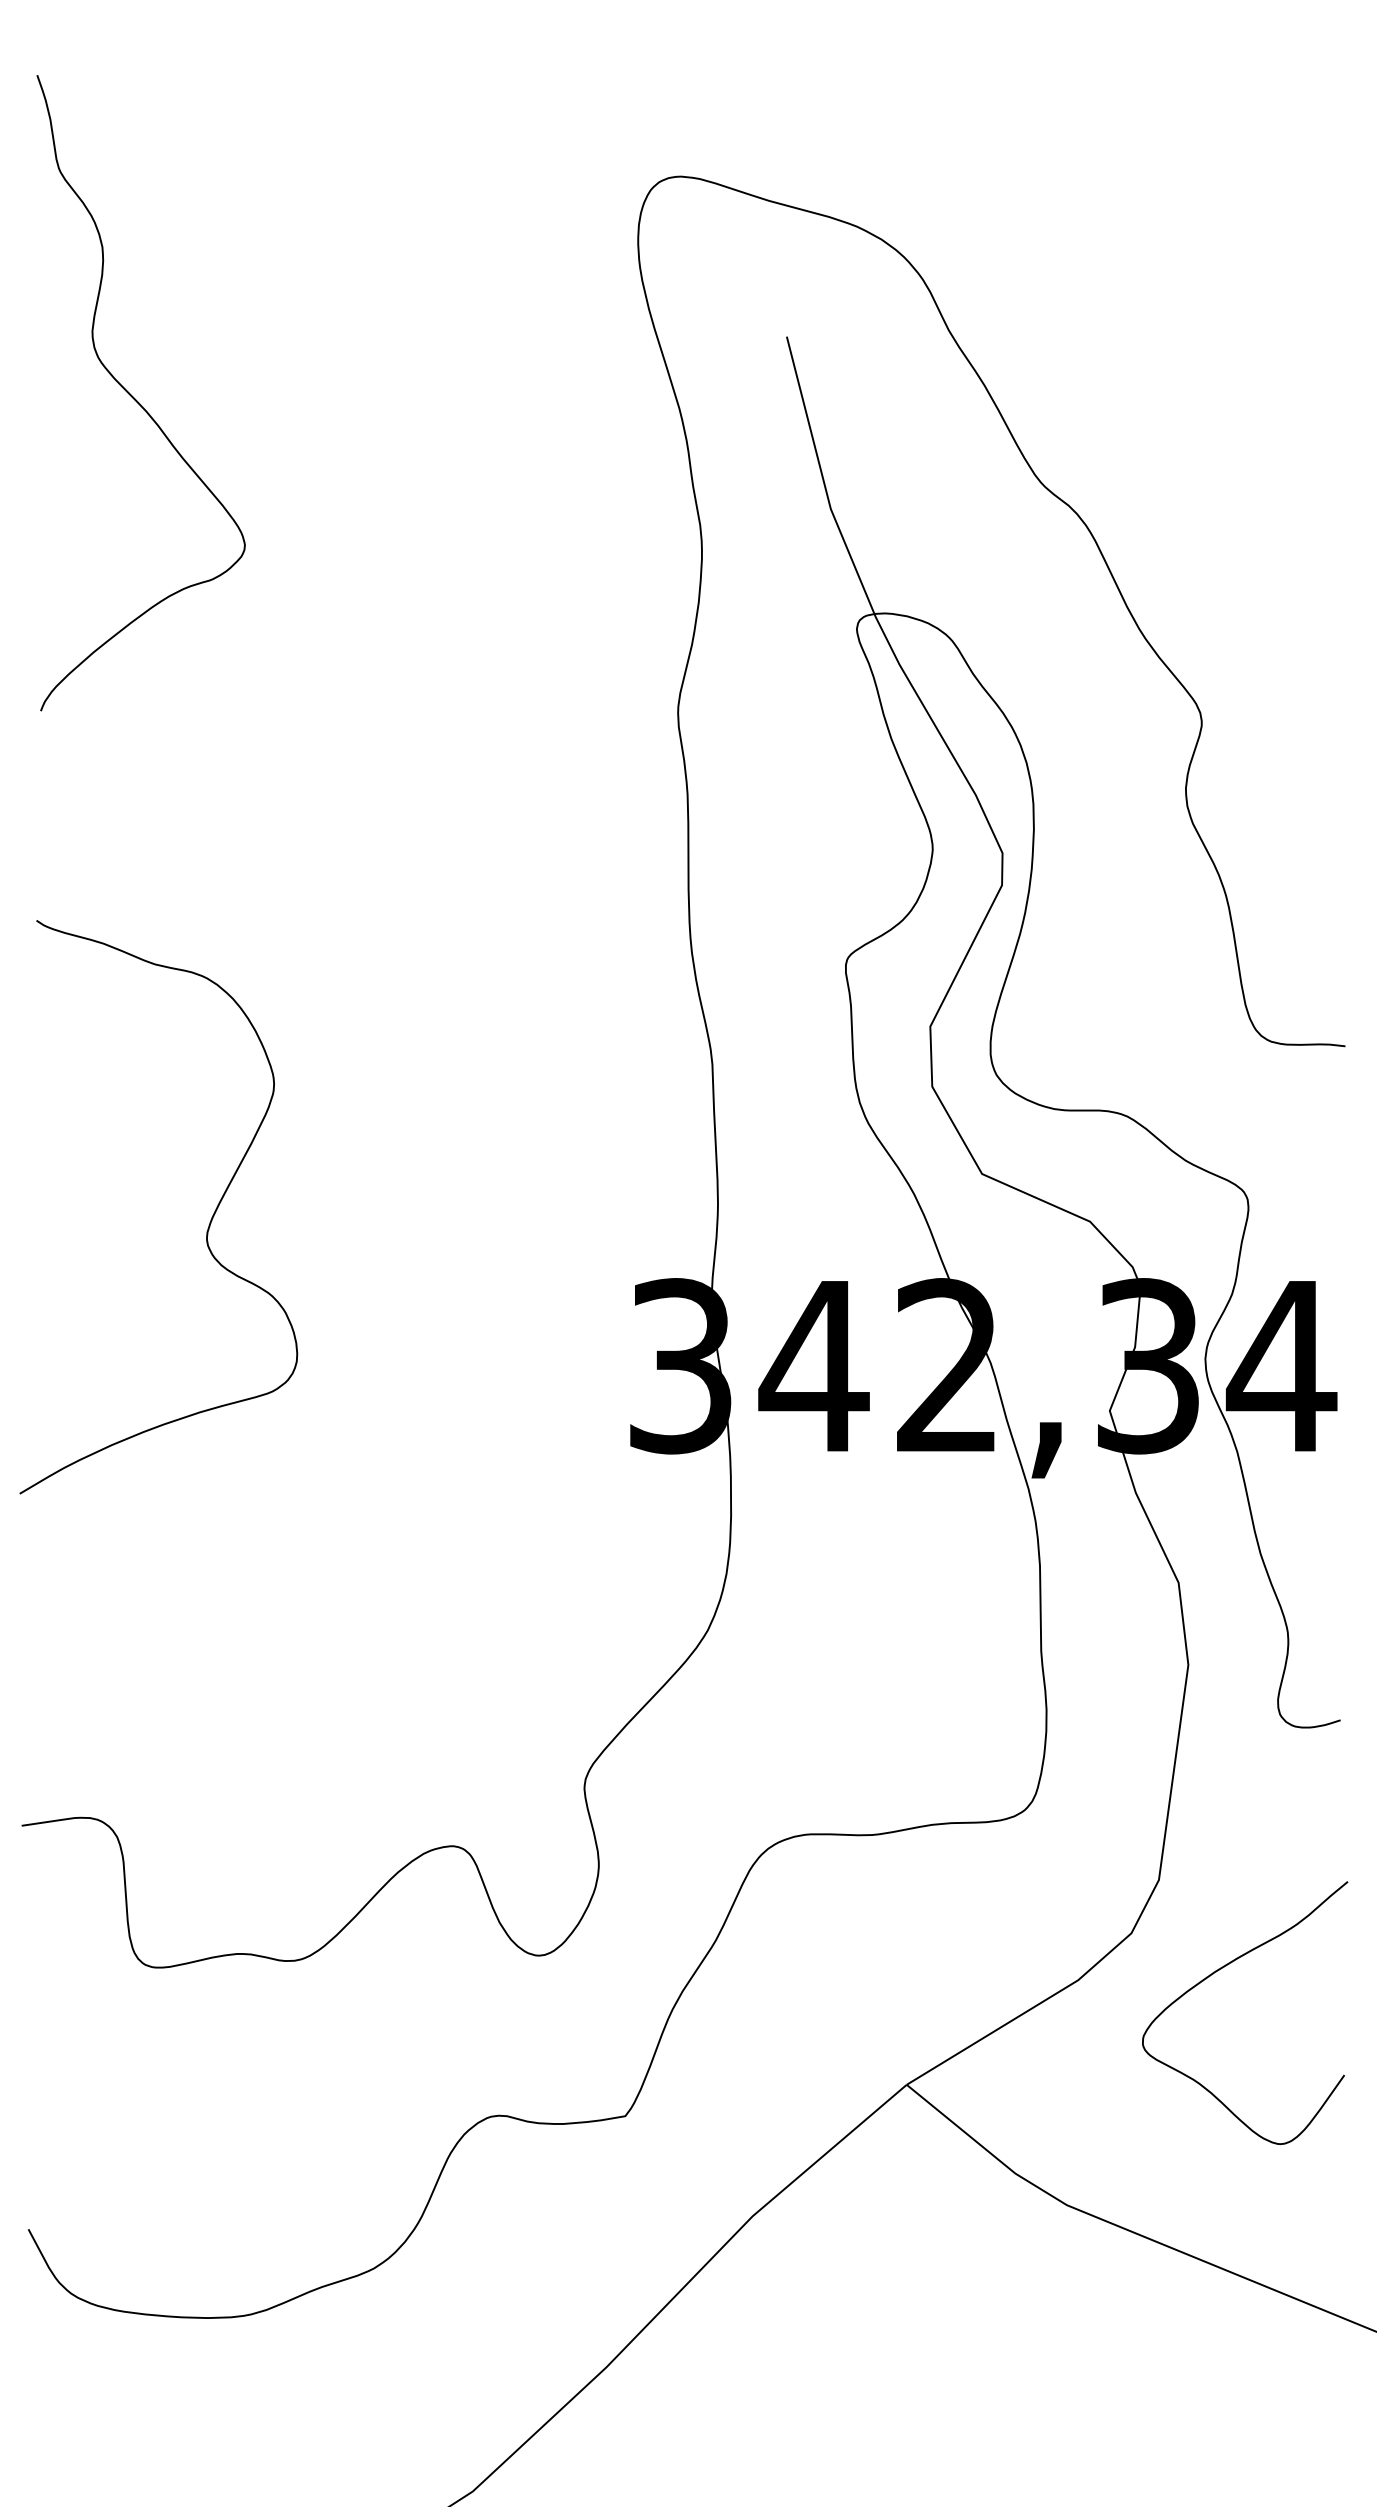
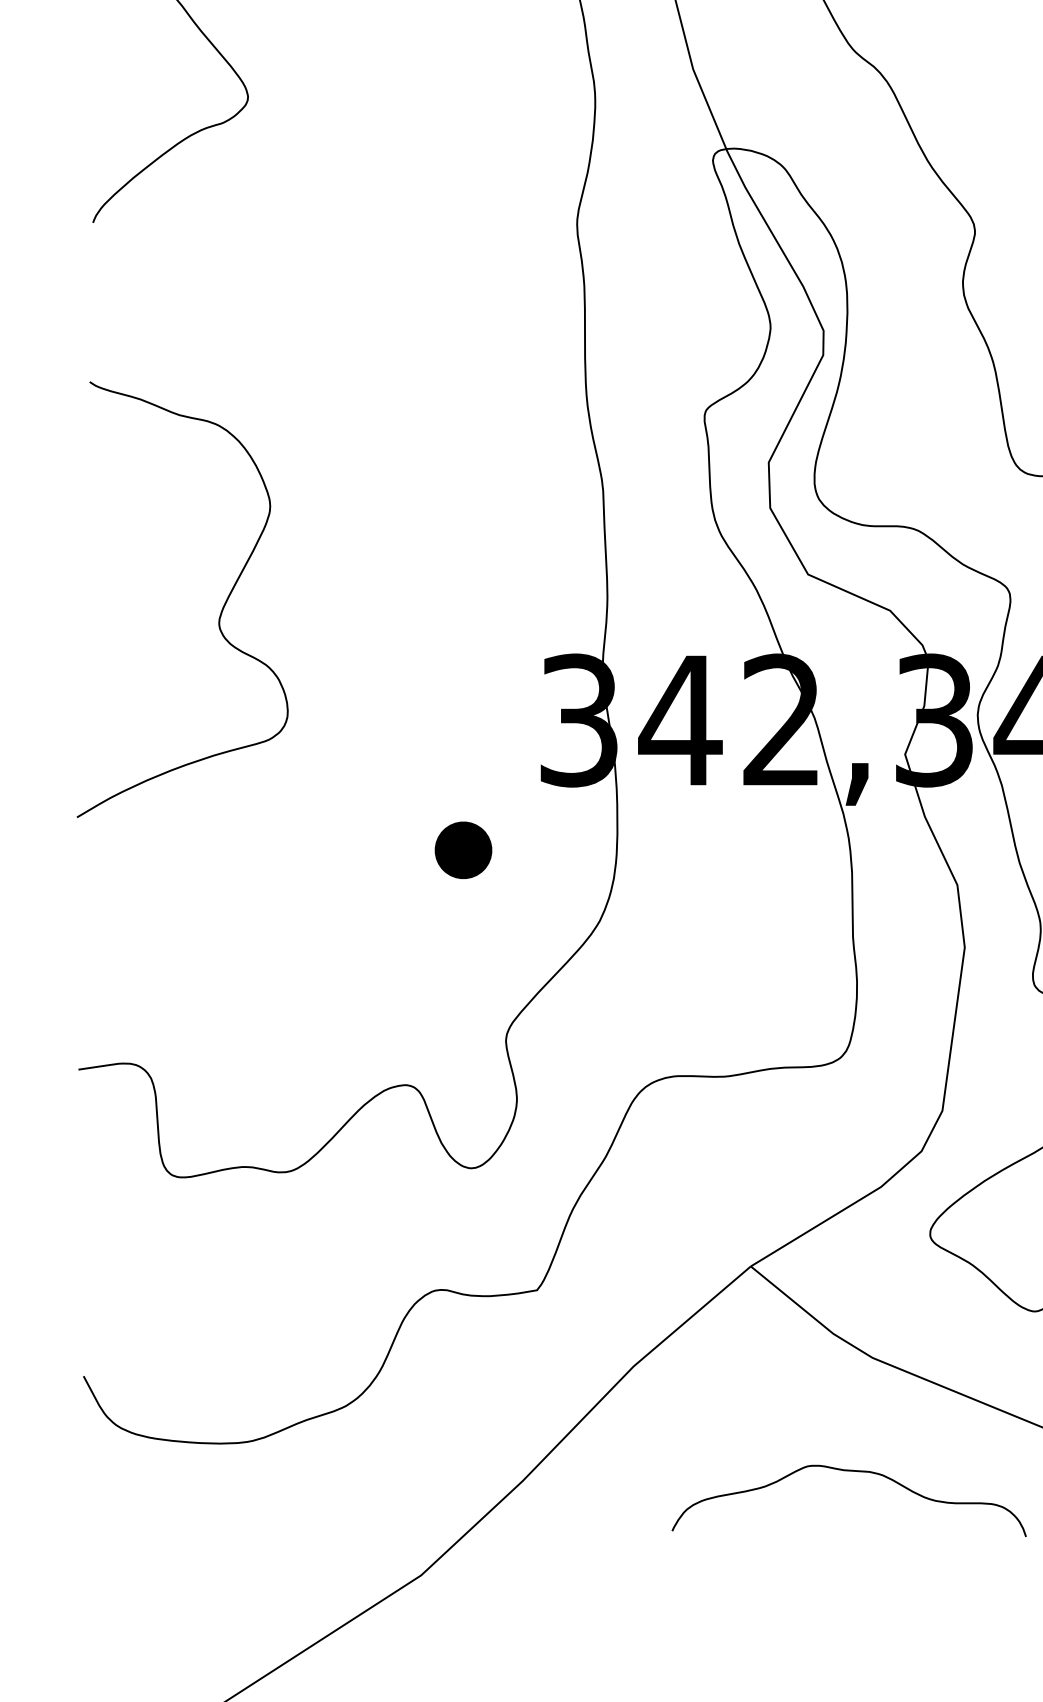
part: (528, 1536) -> (463, 849), added
curve: (1035, 2354) -> (848, 1471), added

